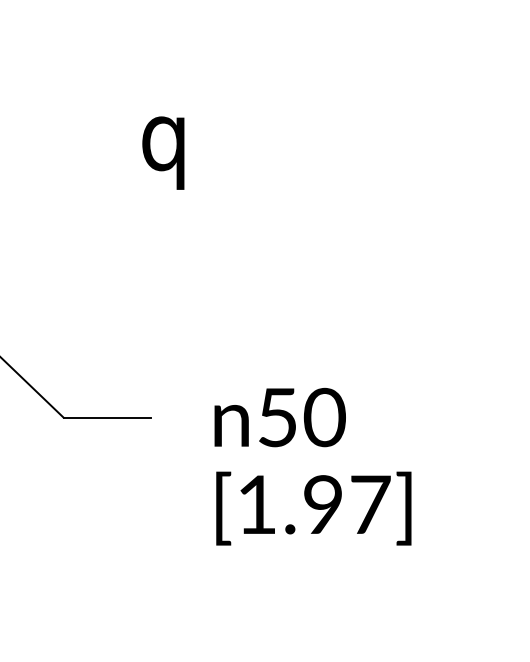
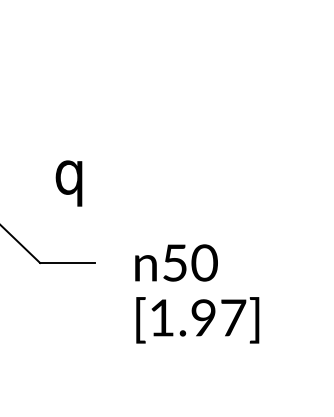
text: (162, 153) -> (68, 183), moved

